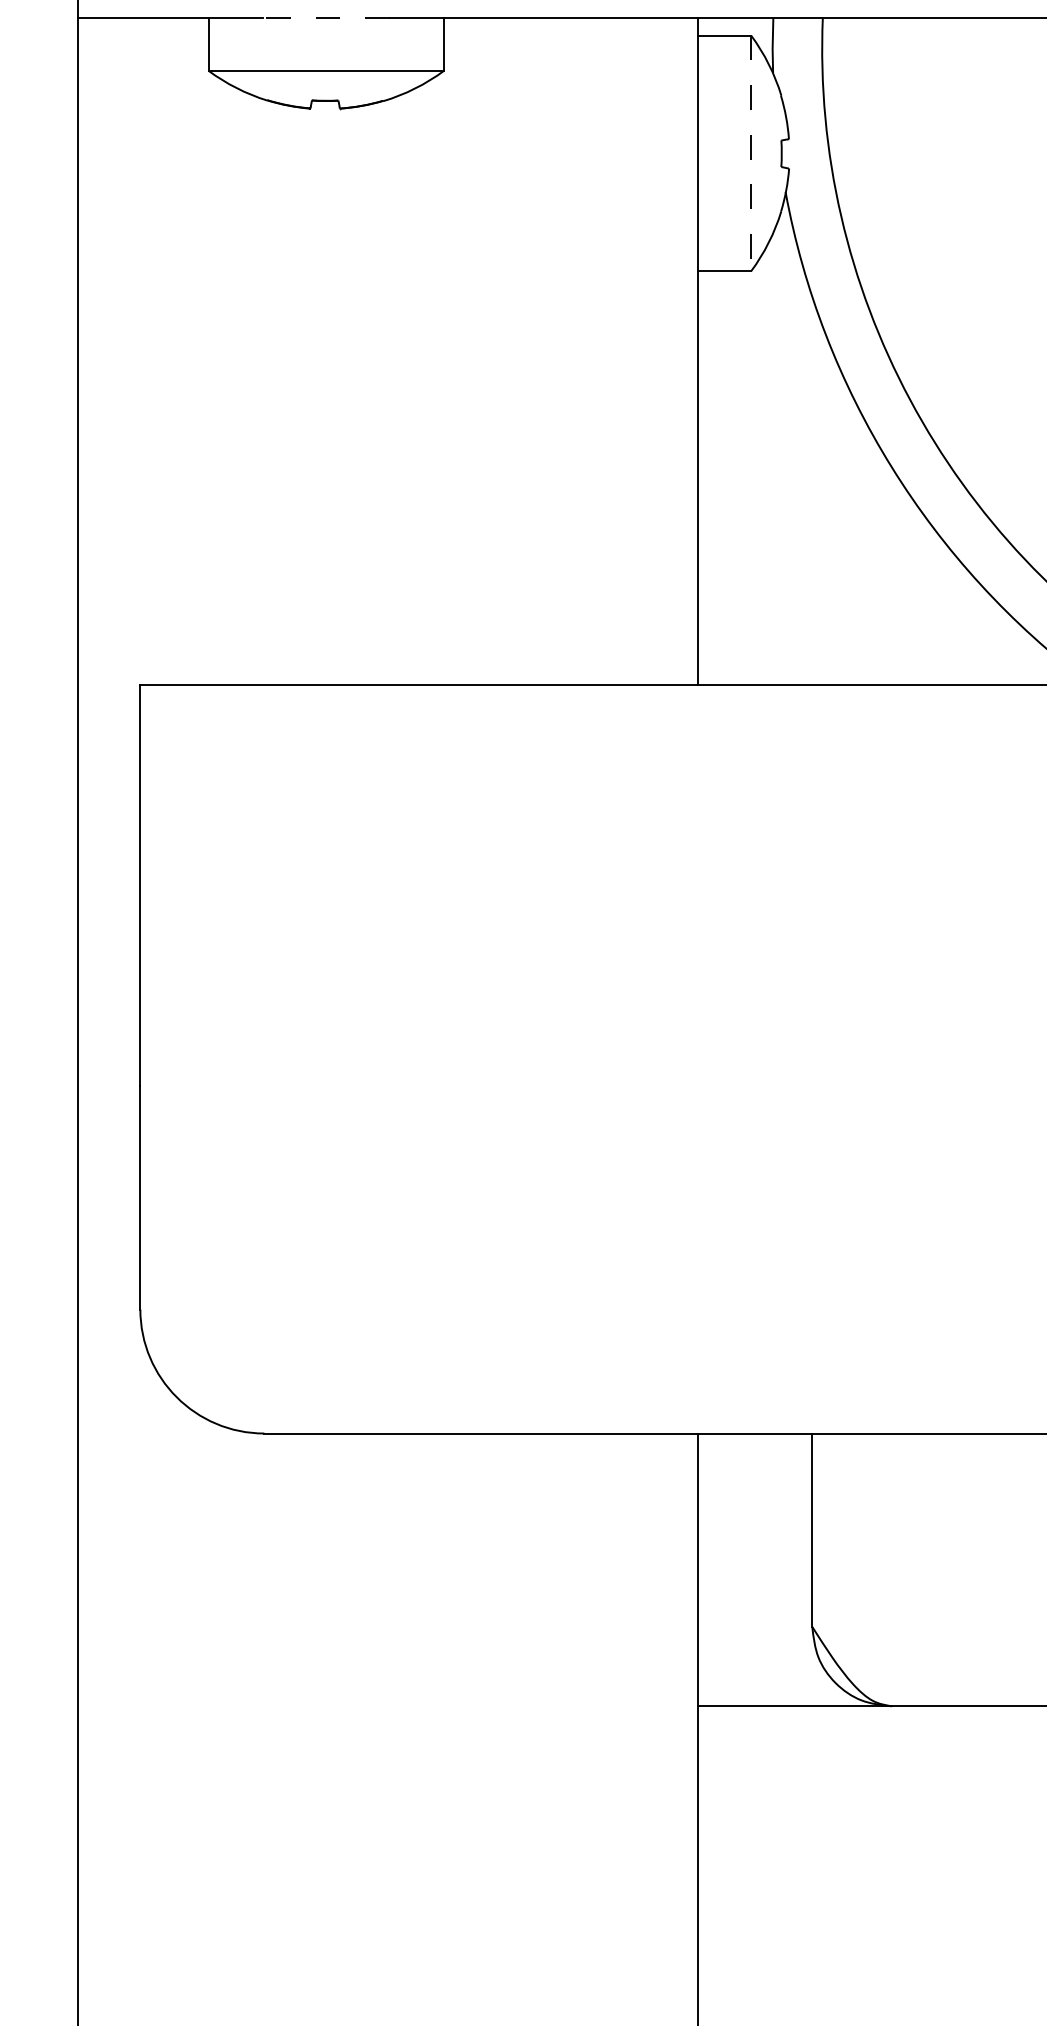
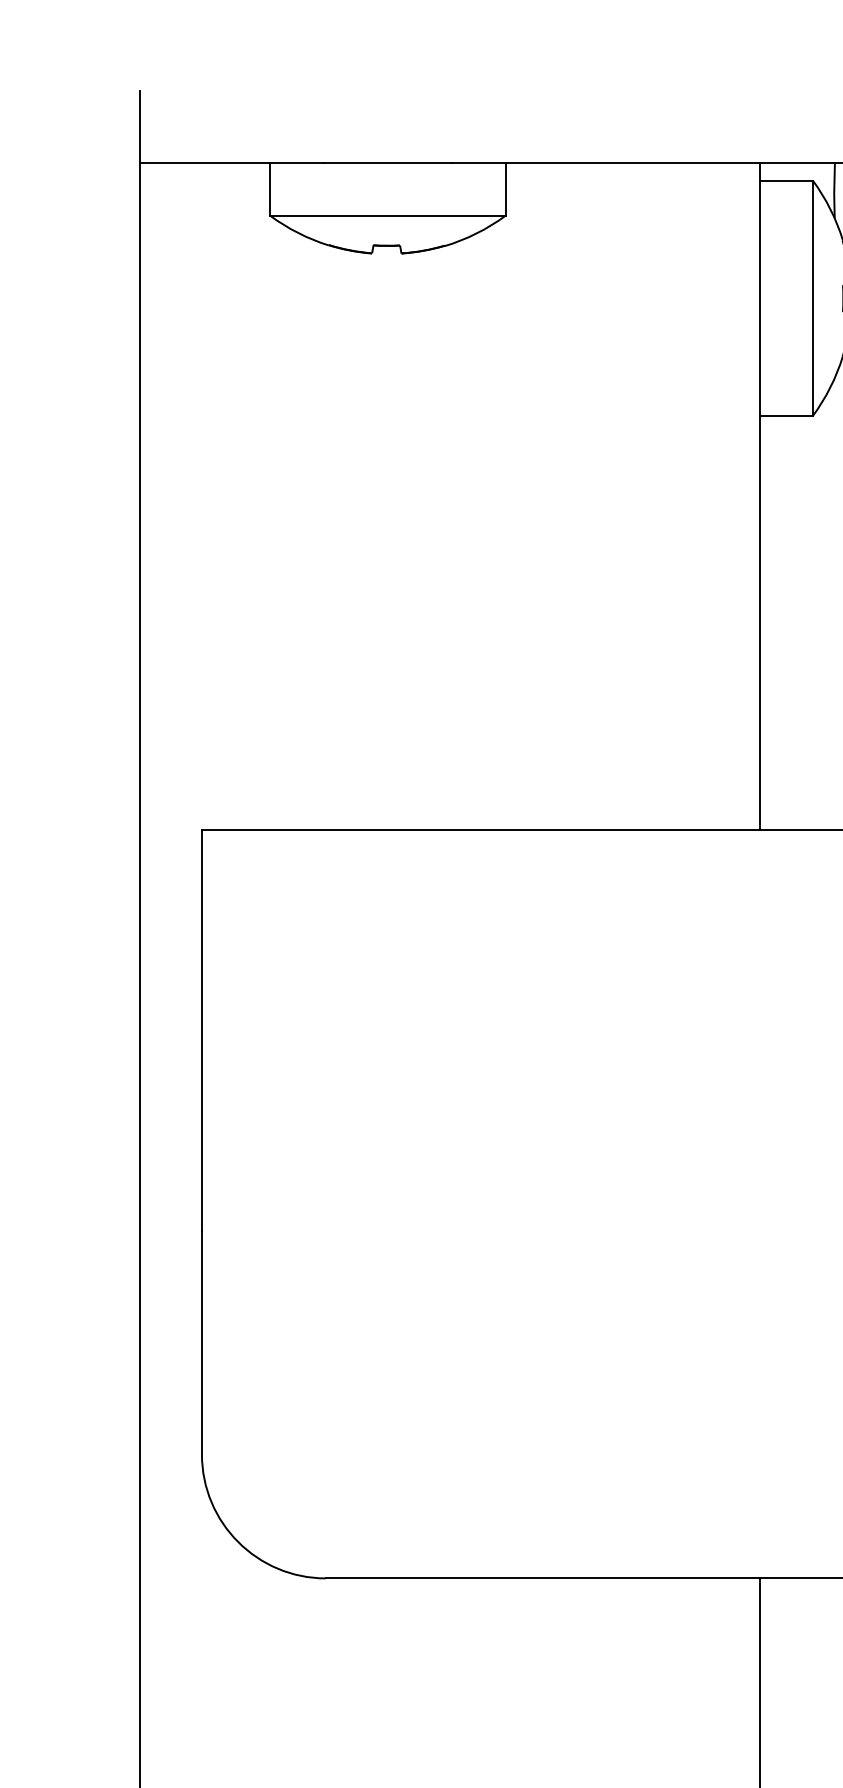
line: (326, 17) -> (388, 162), dashed -> solid
line: (751, 153) -> (813, 298), dashed -> solid

